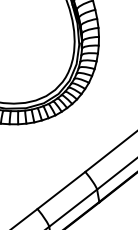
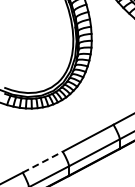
line: (61, 190) -> (42, 162), solid -> dashed

